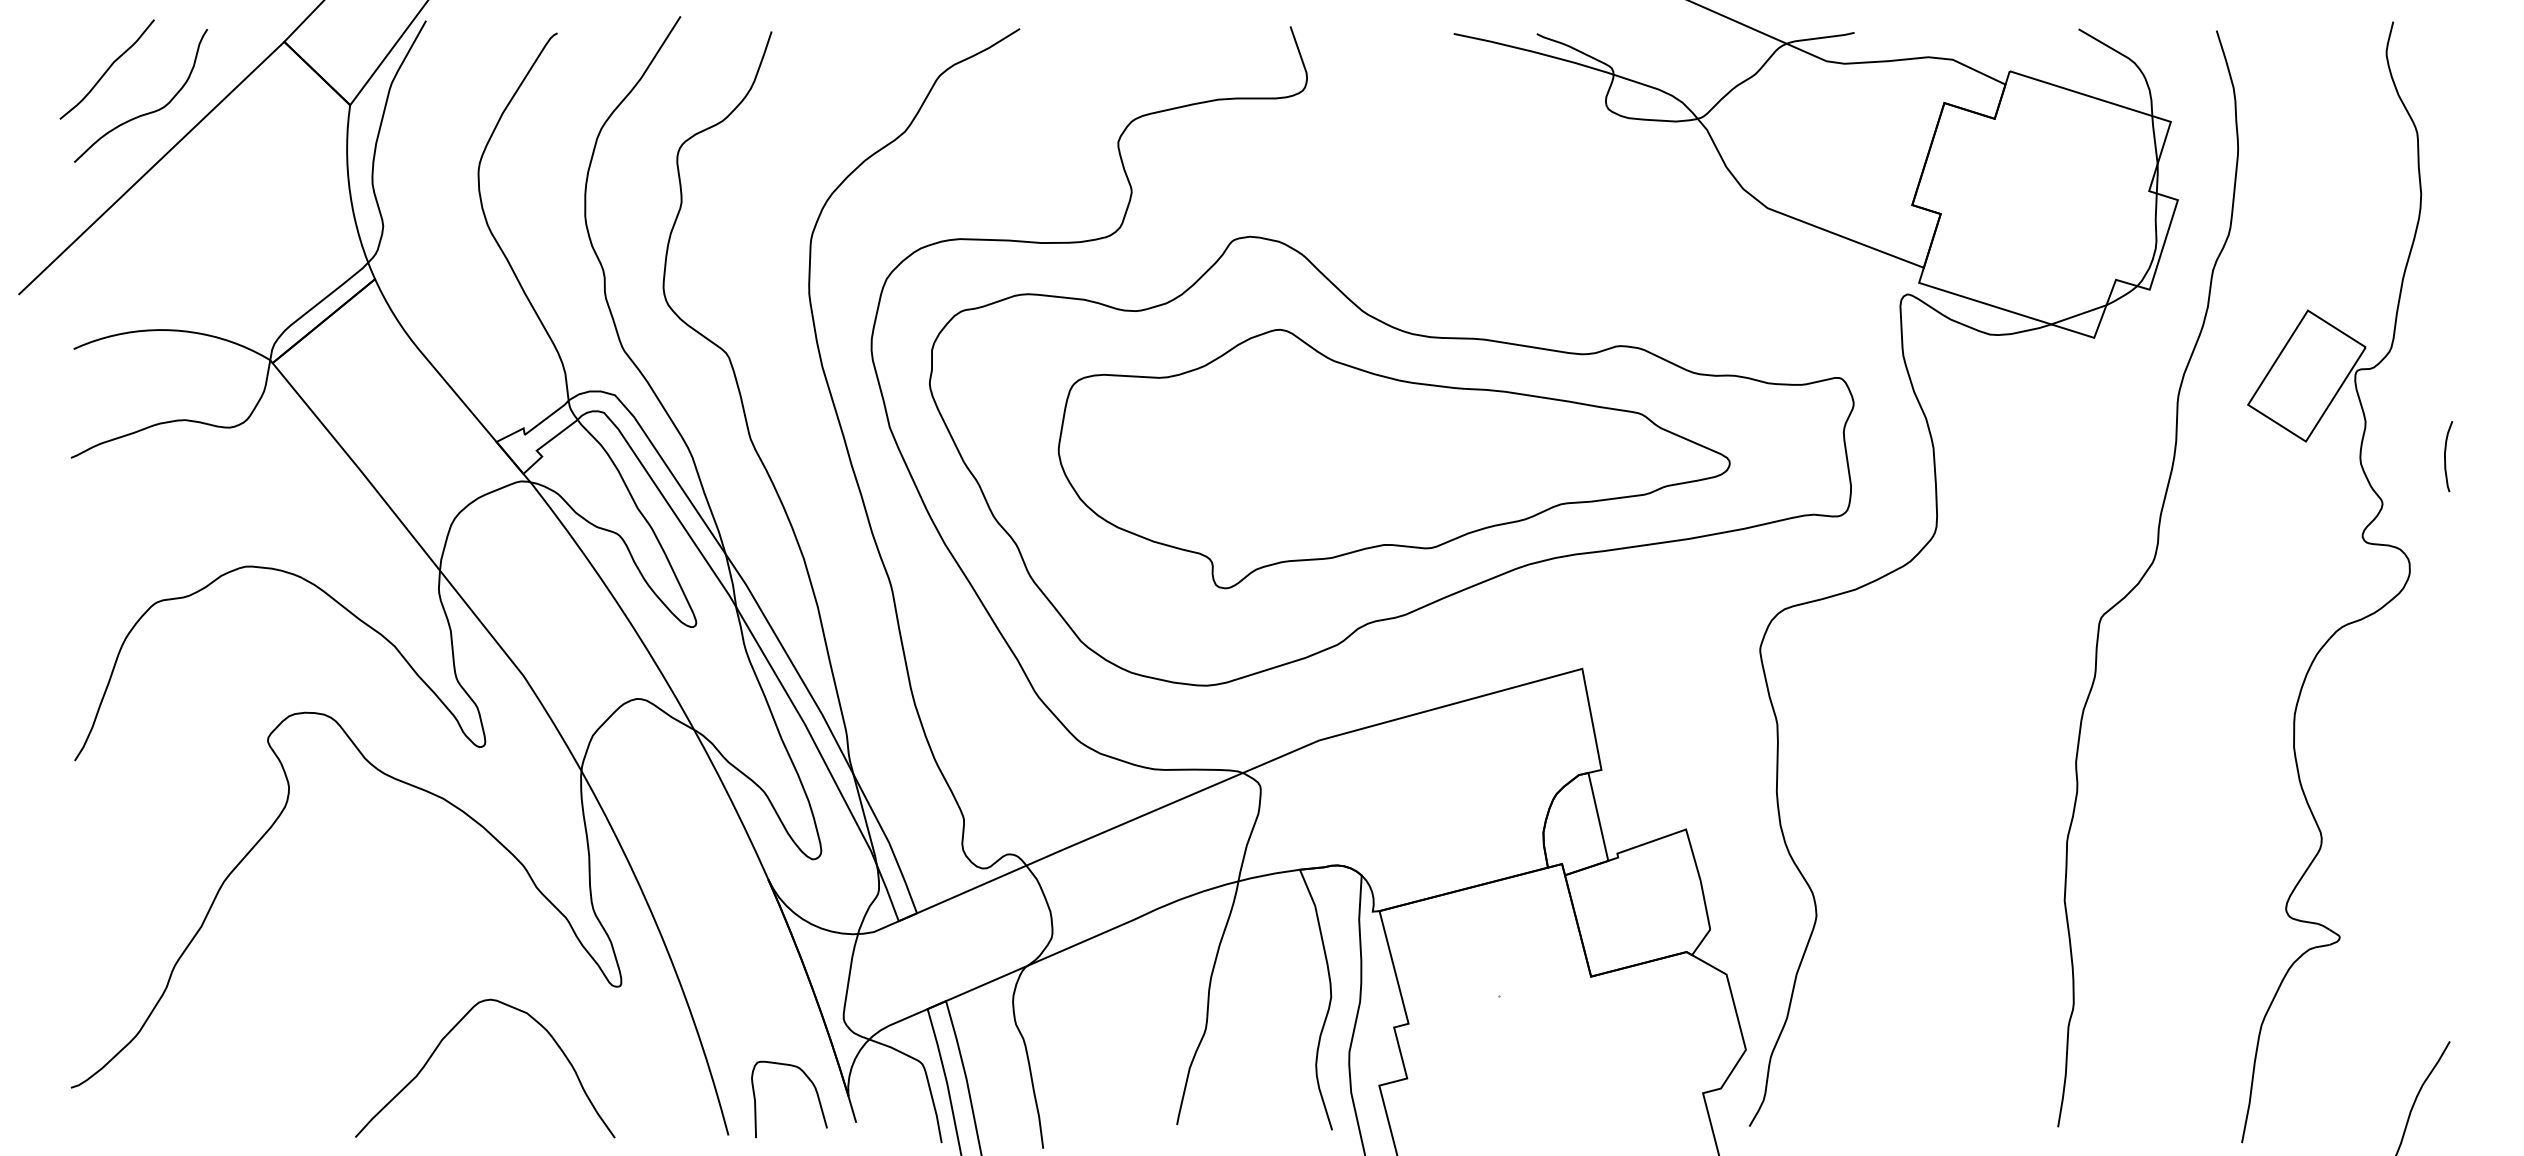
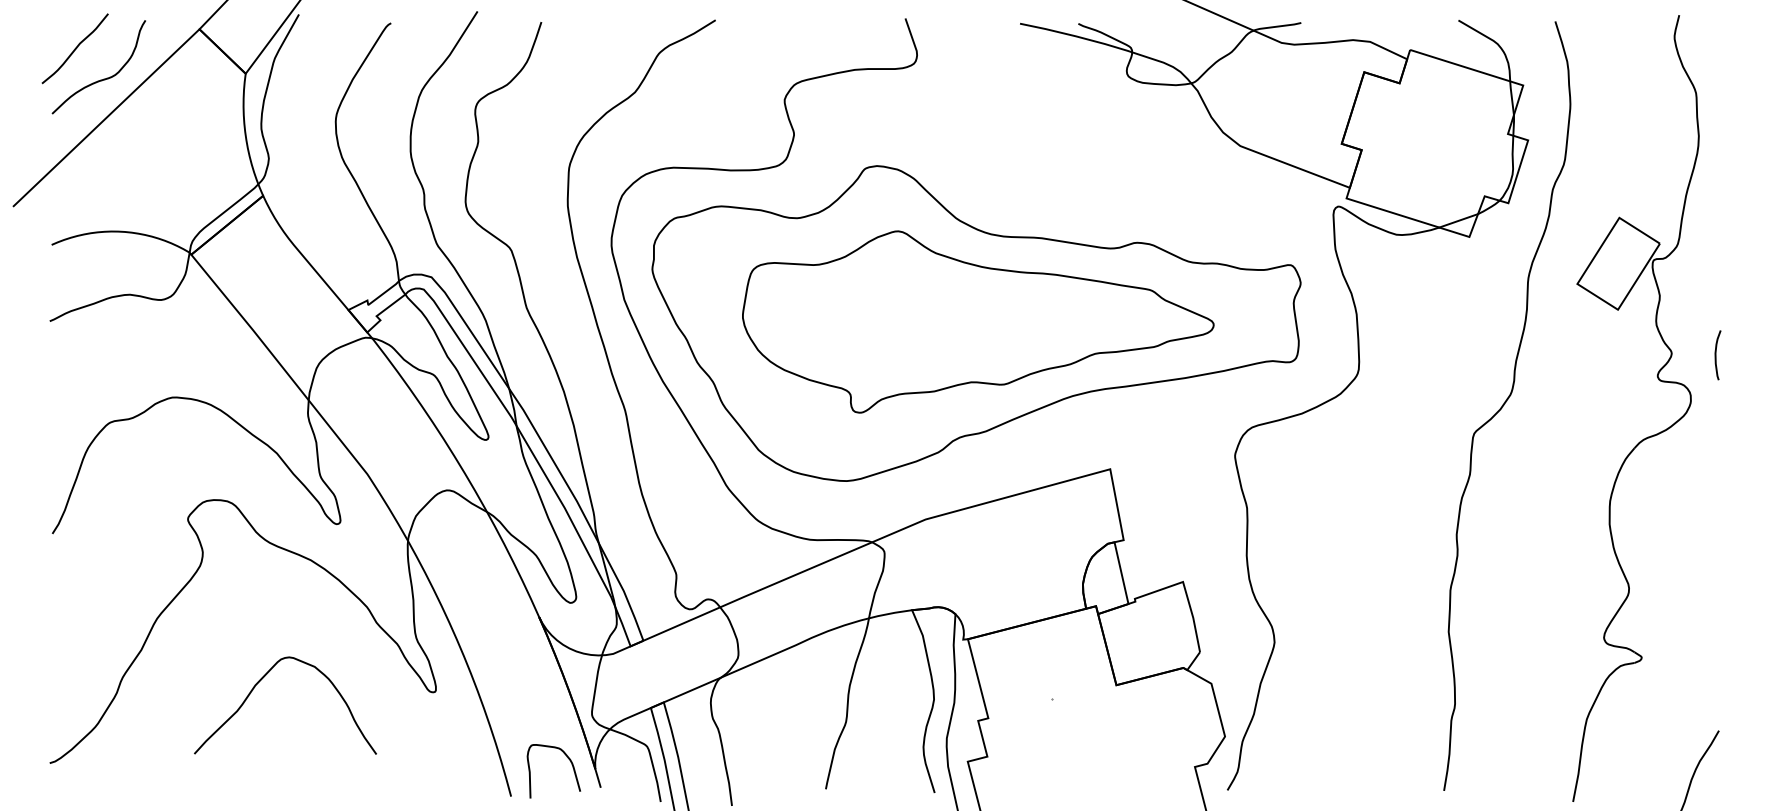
curve: (2446, 456) -> (1716, 355), moved
curve: (451, 1032) -> (261, 680), moved

